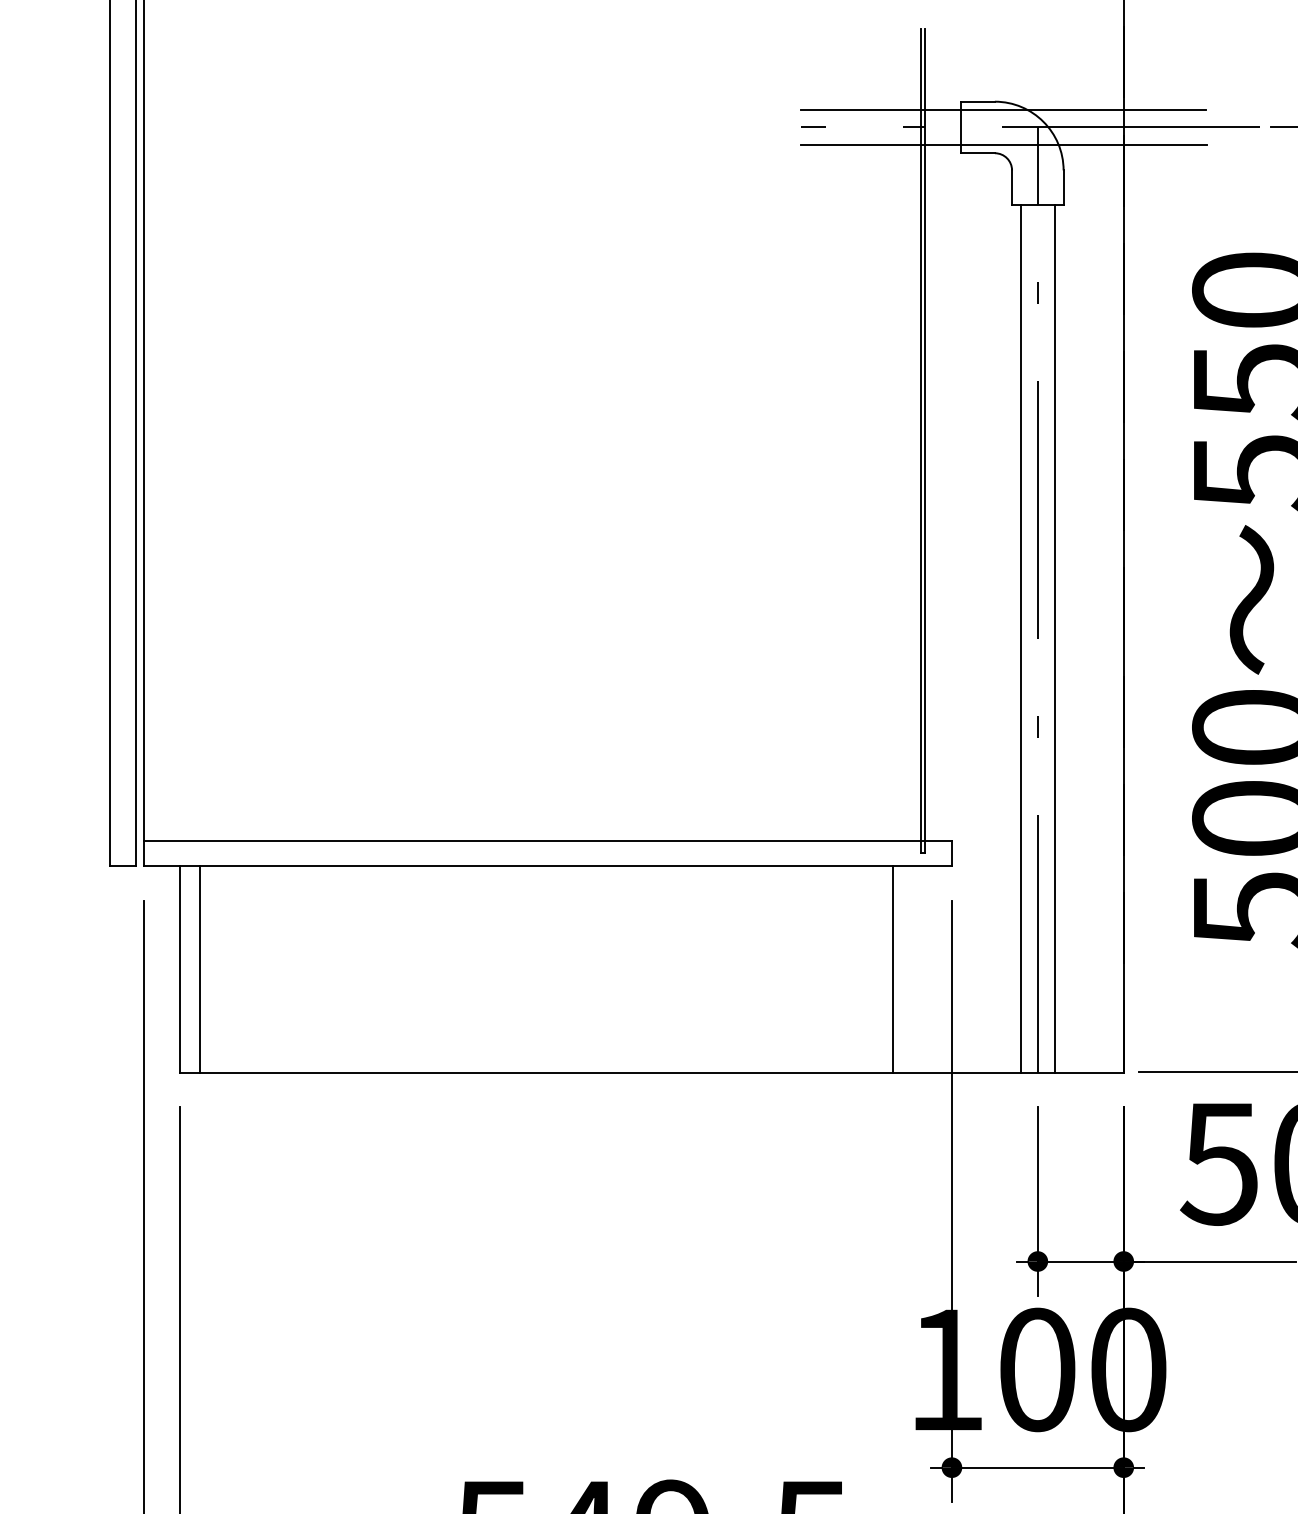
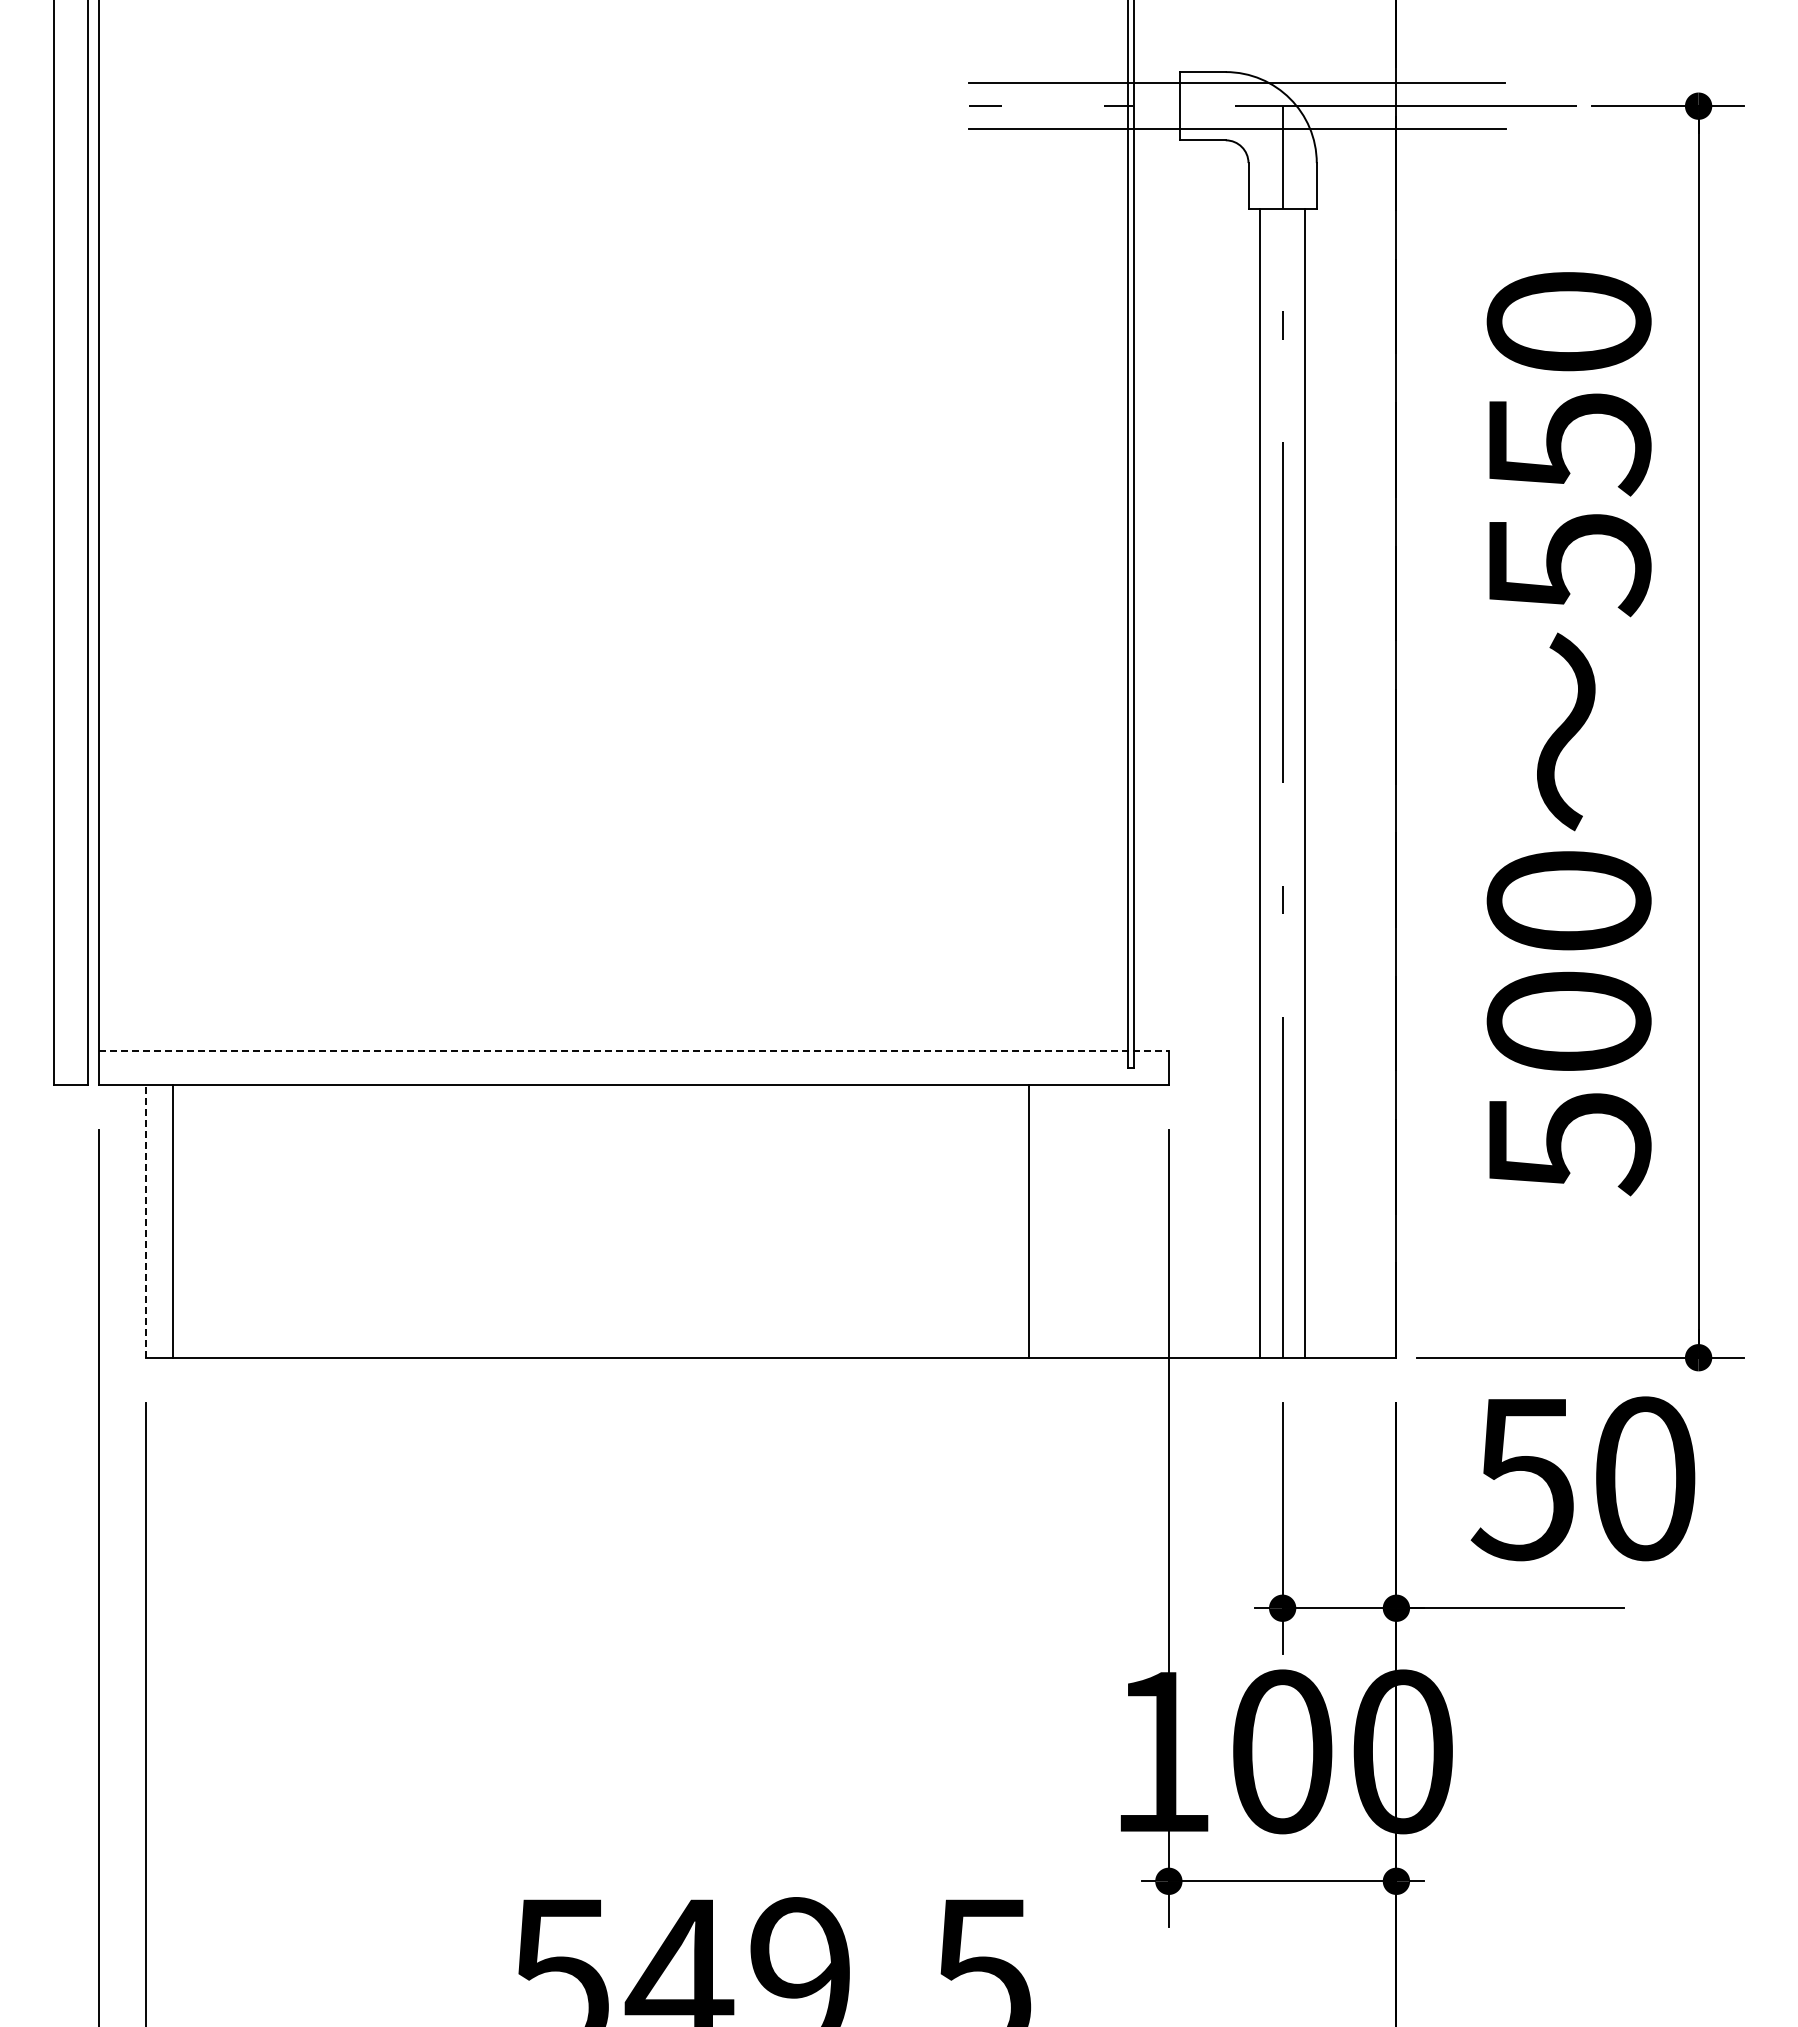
line: (548, 840) -> (634, 1050), solid -> dashed
line: (892, 968) -> (1029, 1220), moved
line: (180, 969) -> (146, 1221), solid -> dashed

